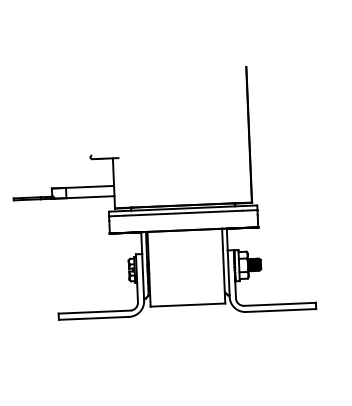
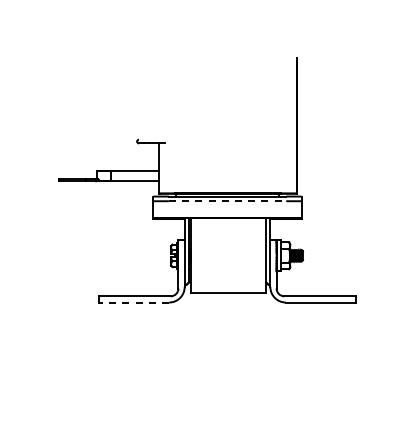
line: (183, 213) -> (227, 201), solid -> dashed
line: (93, 318) -> (133, 302), solid -> dashed

